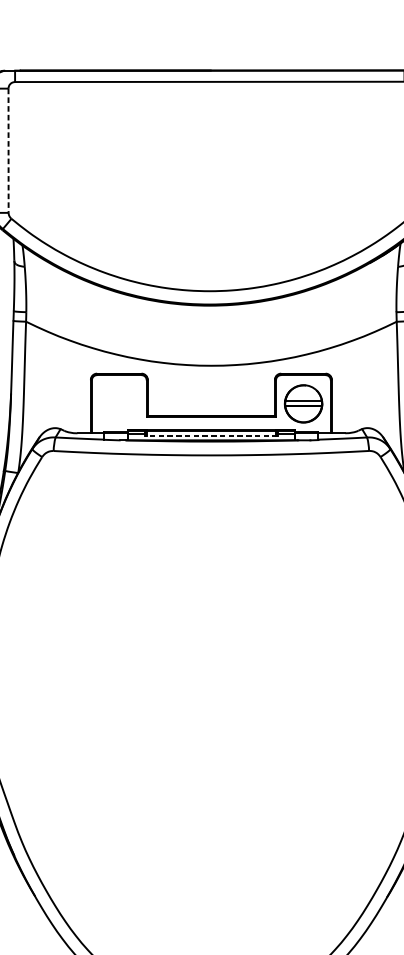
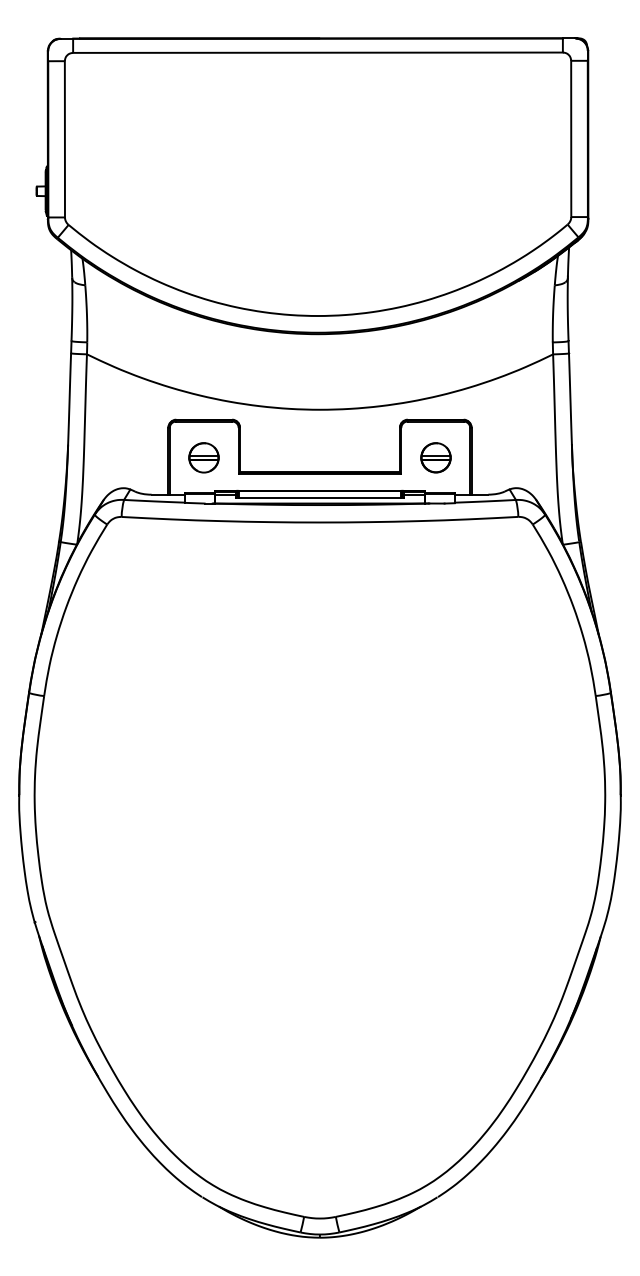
line: (8, 150) -> (64, 139), dashed -> solid
part: (118, 403) -> (203, 457), added
part: (303, 403) -> (435, 457), size x0.62
line: (210, 435) -> (319, 497), dashed -> solid

